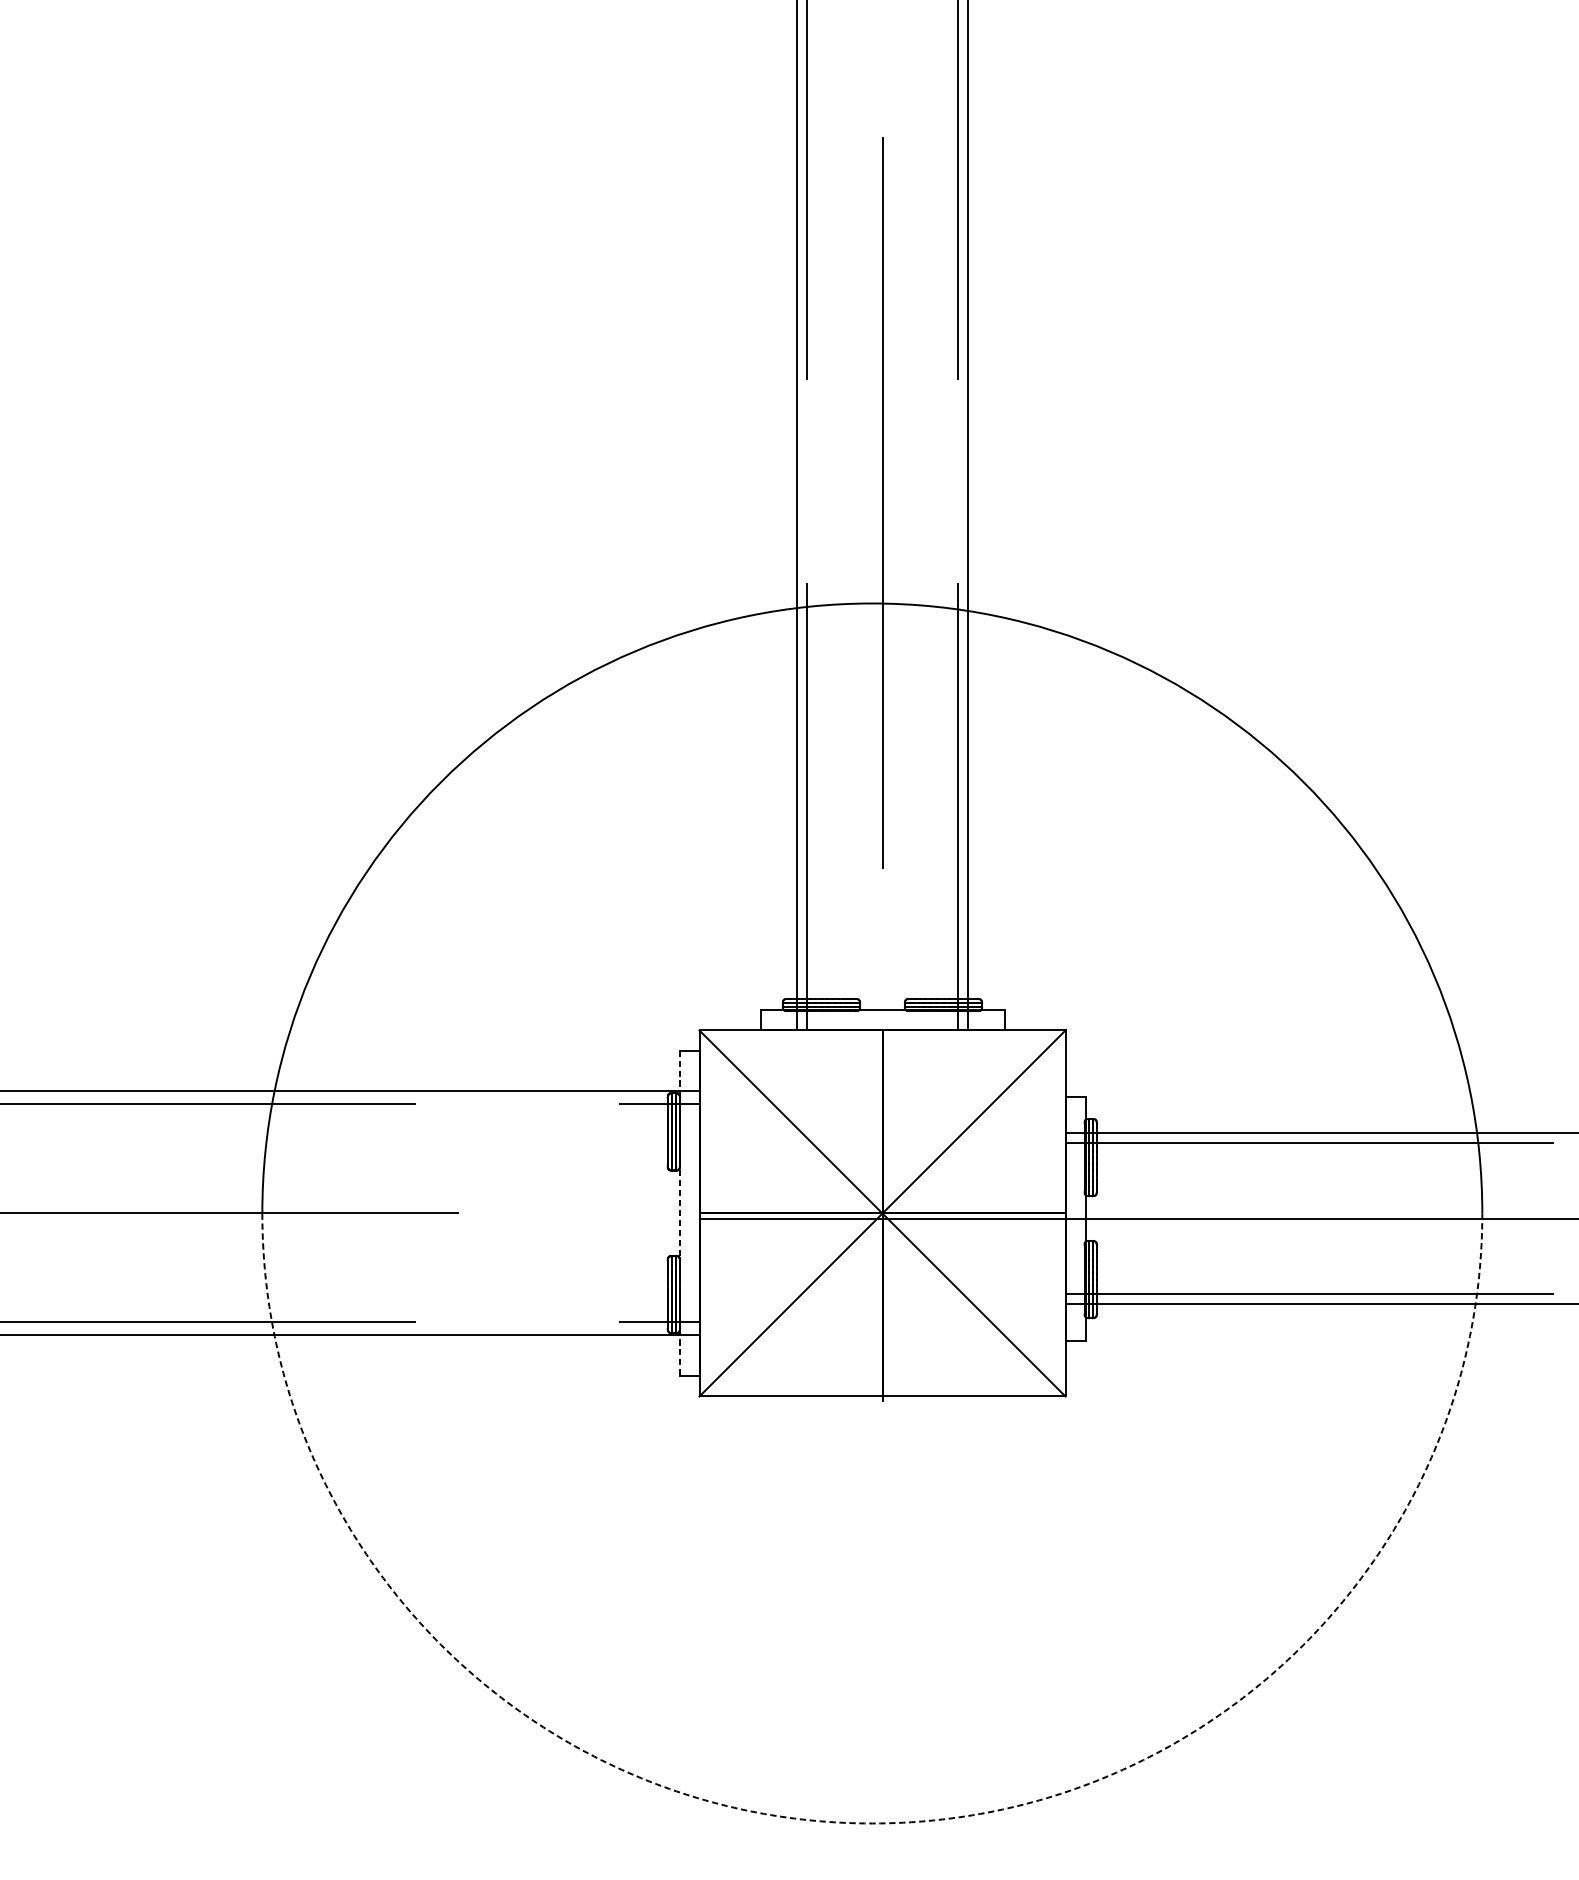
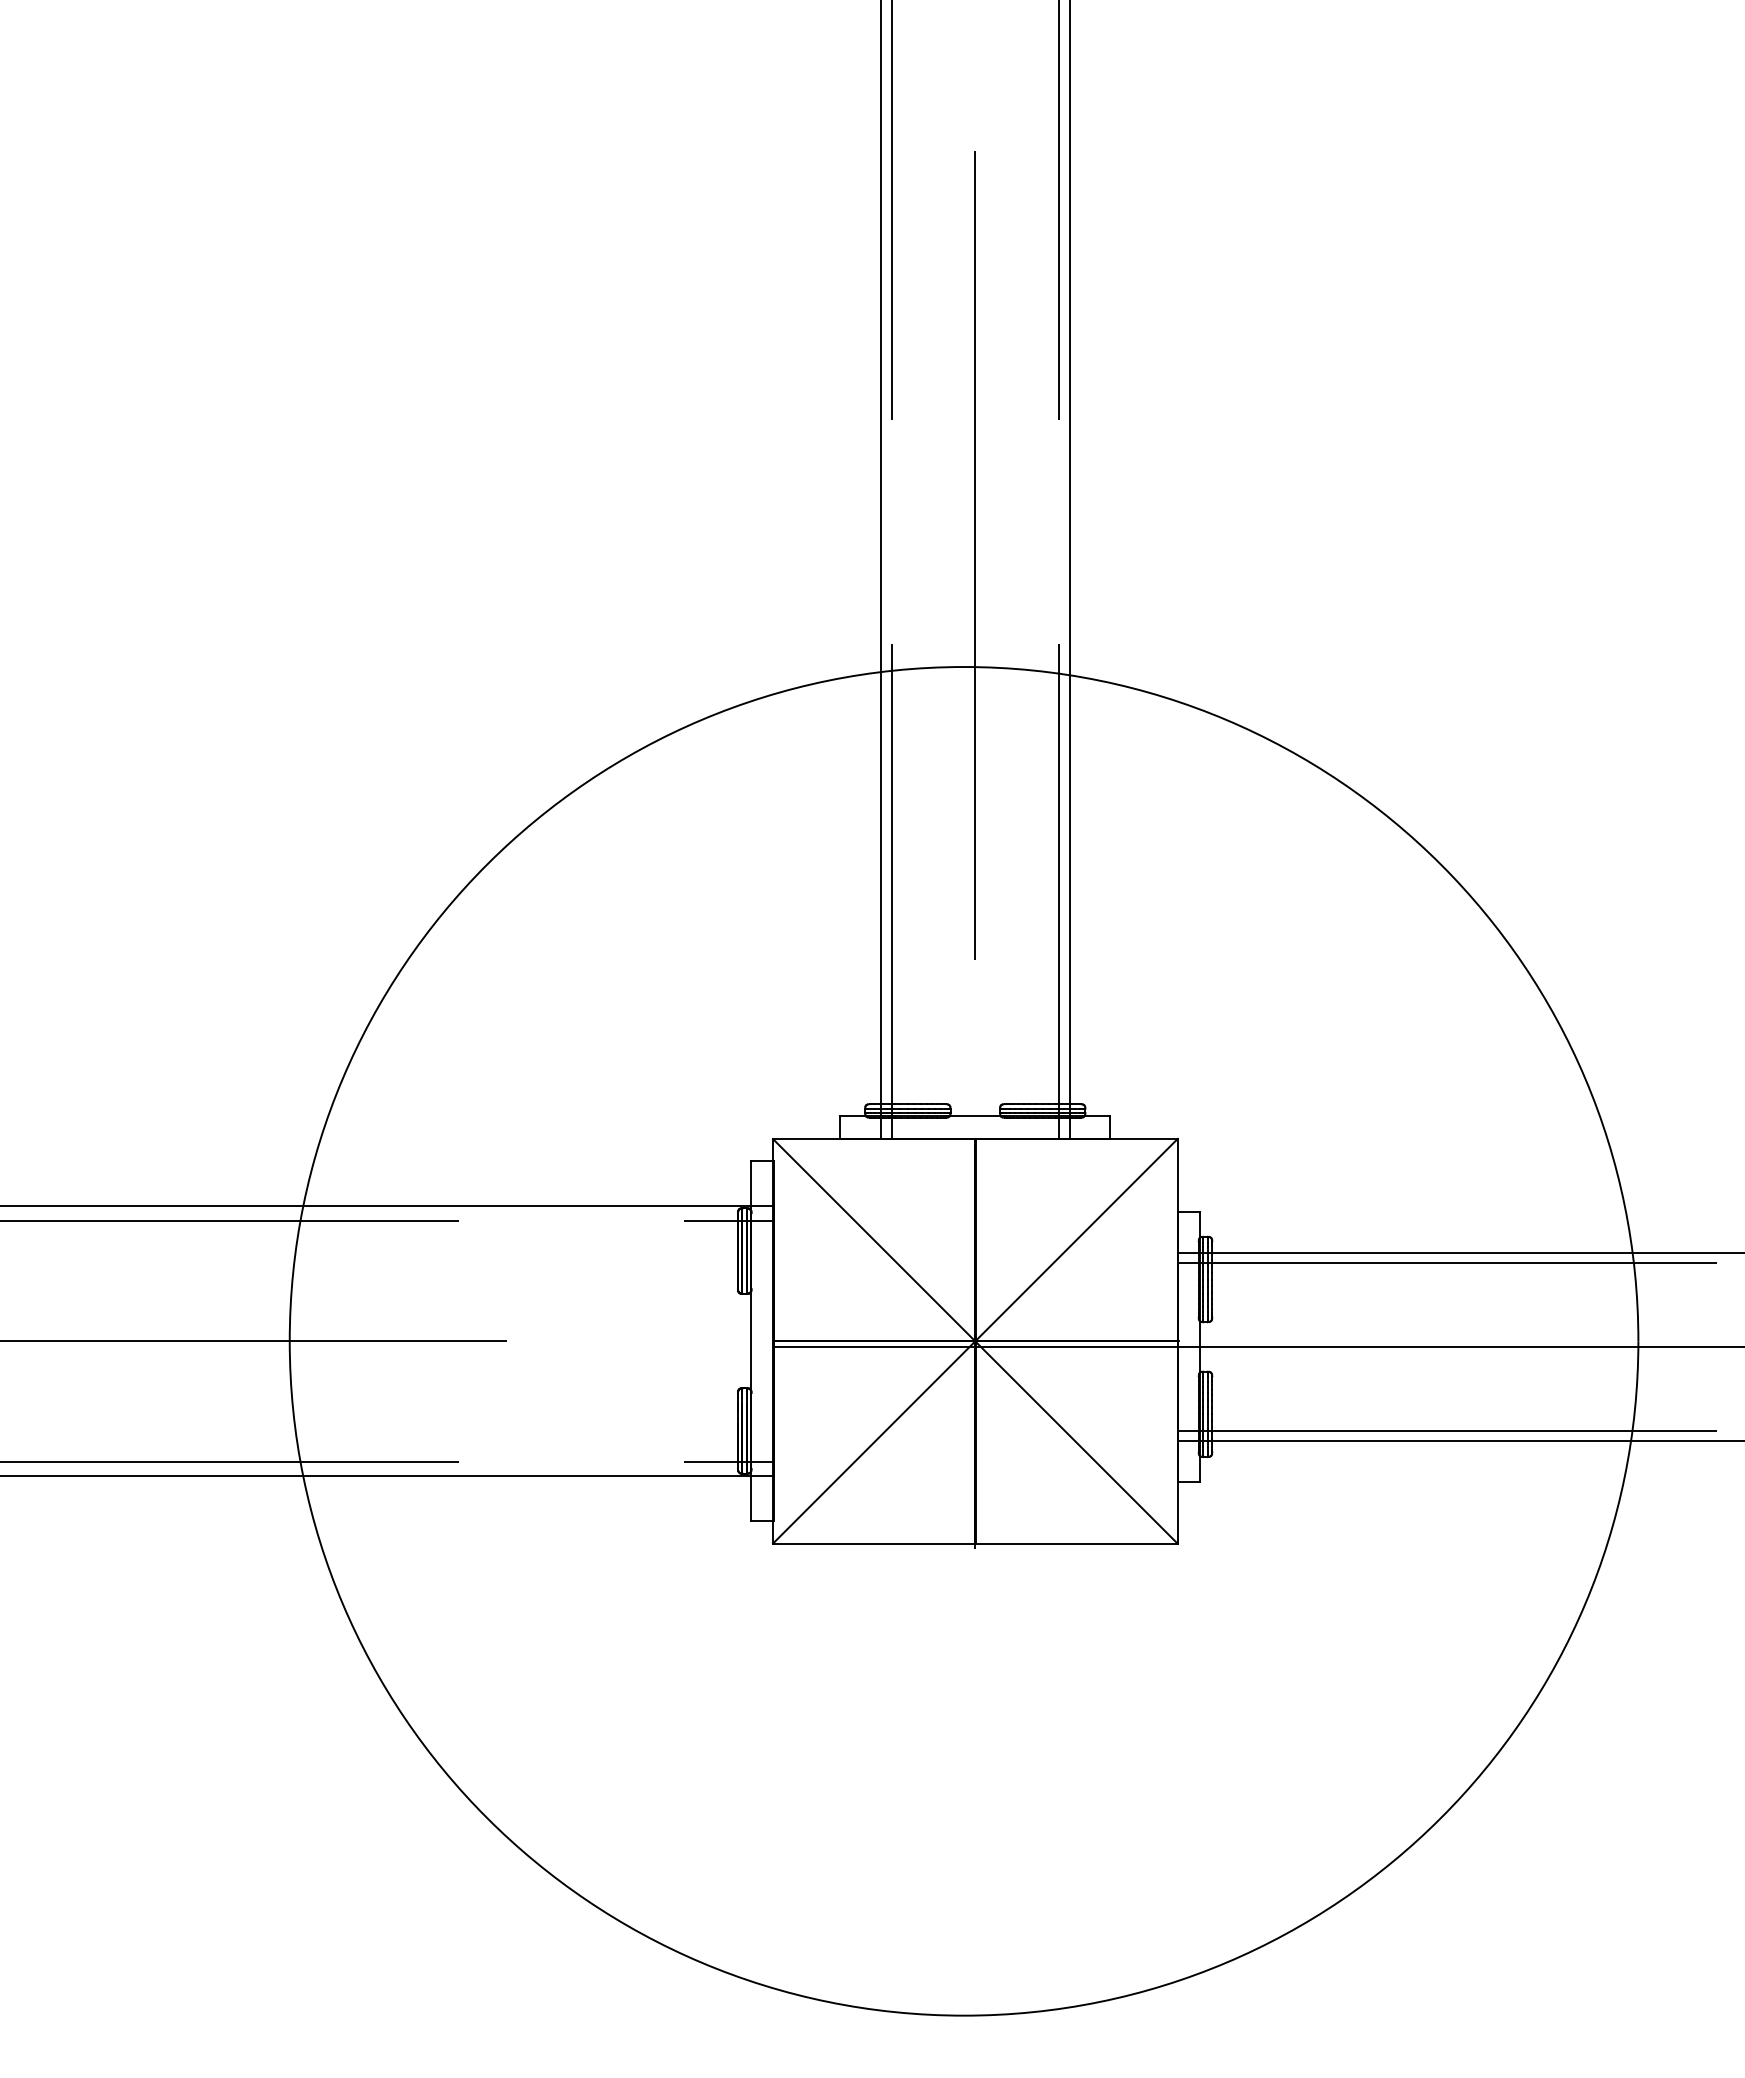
line: (680, 1213) -> (751, 1341), dashed -> solid
arc: (872, 1823) -> (964, 2015), dashed -> solid

